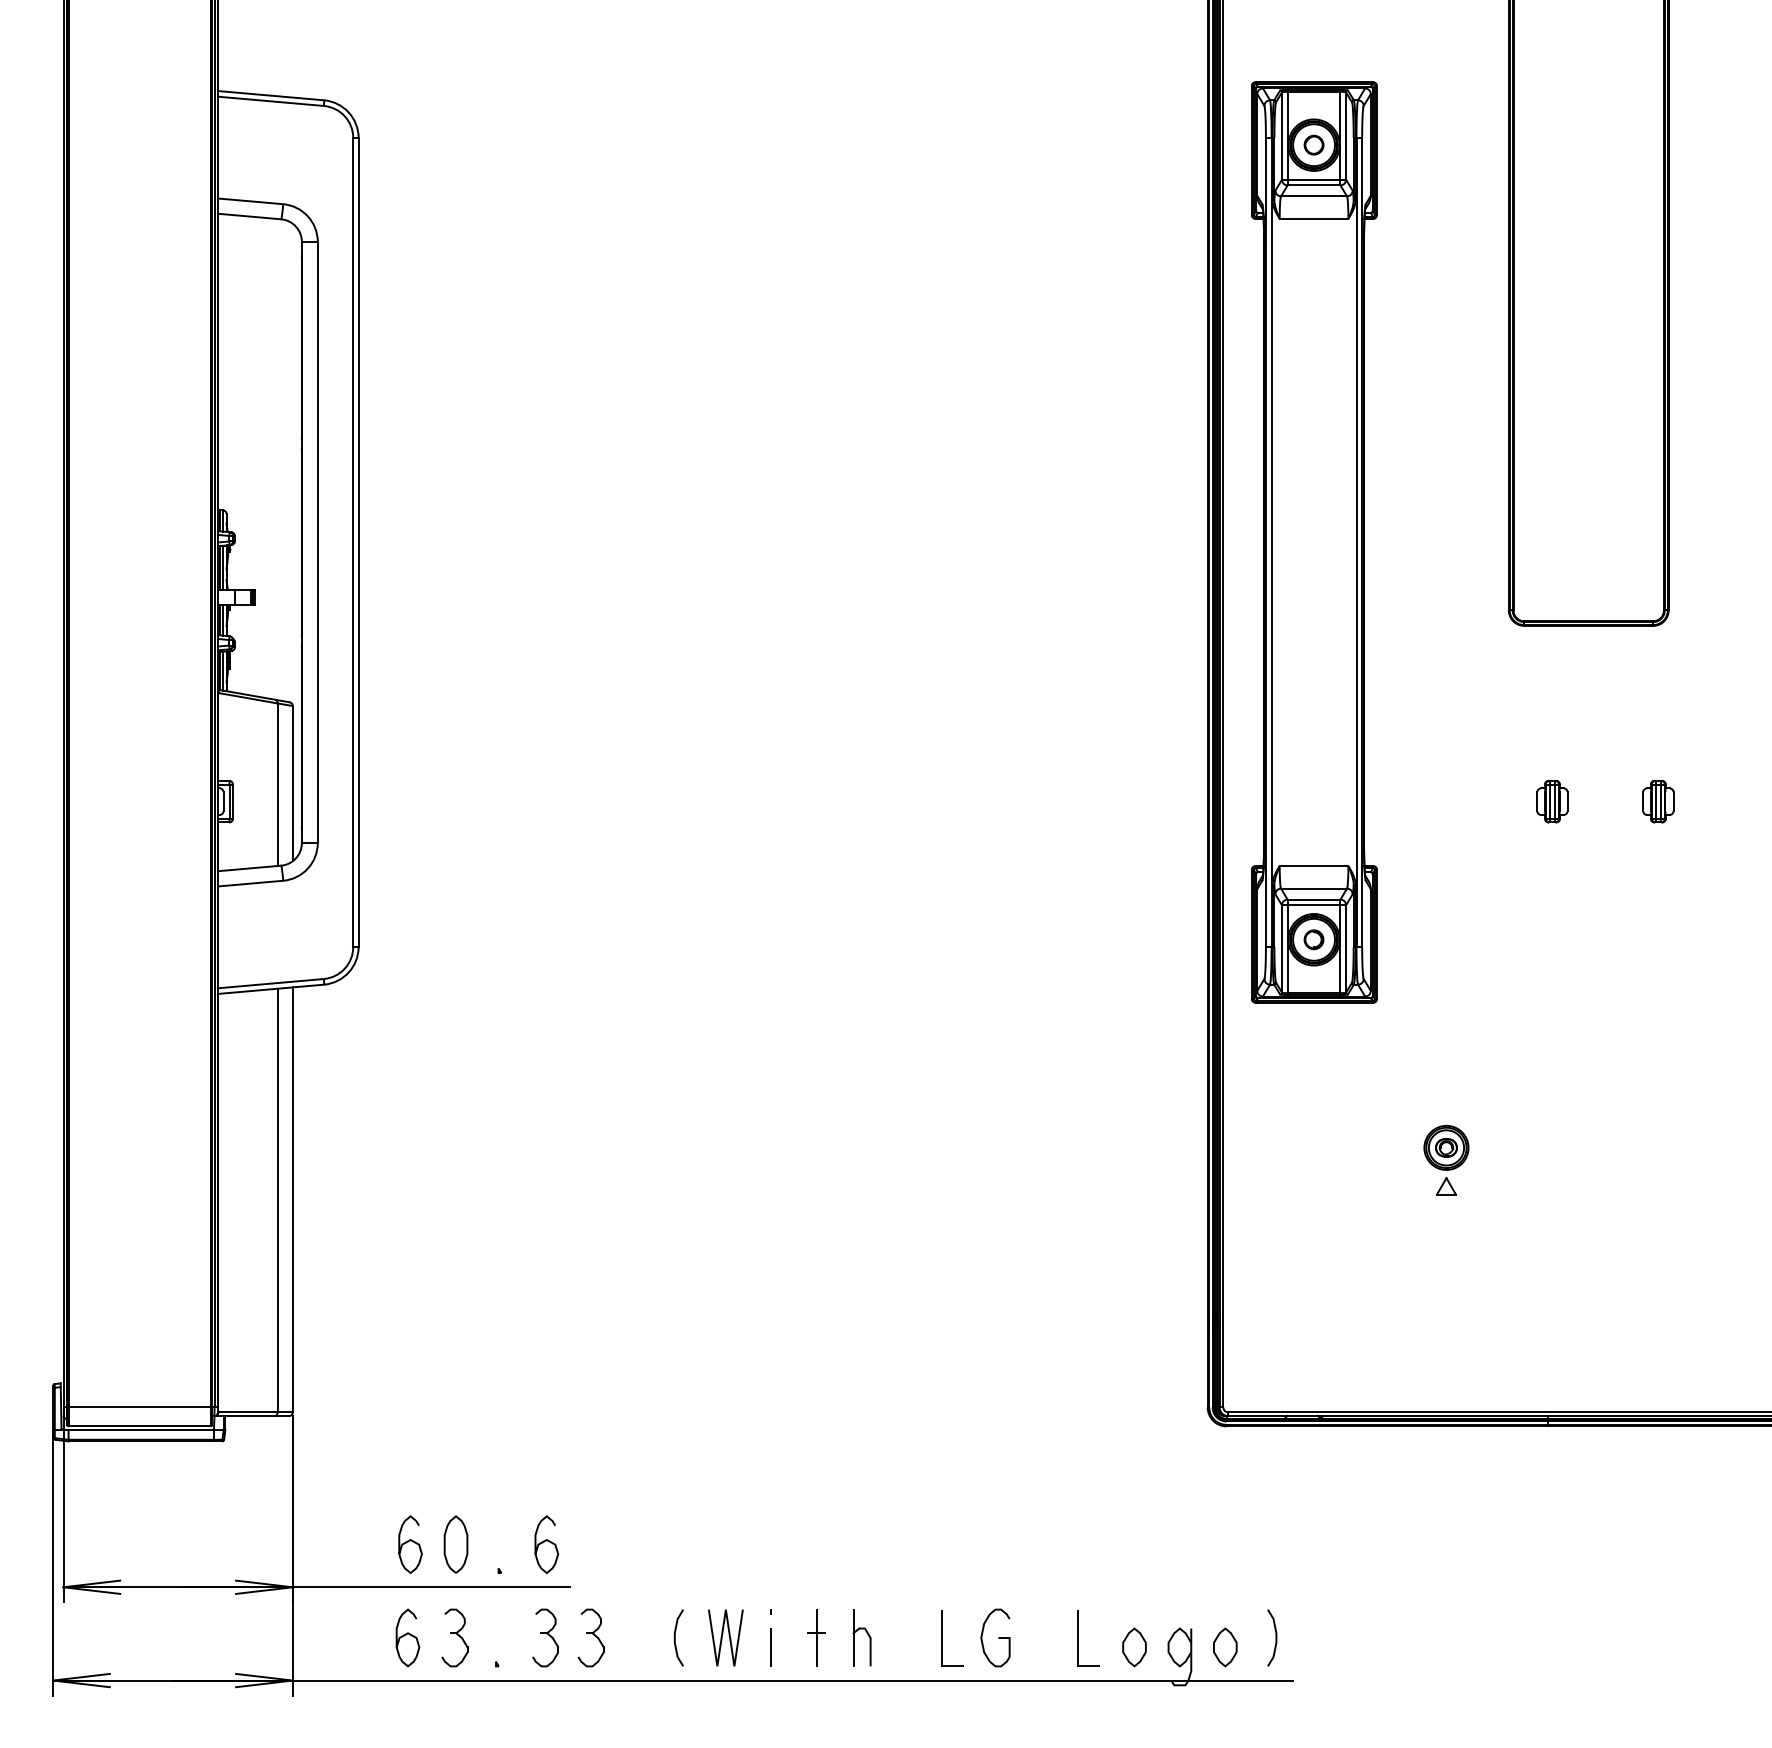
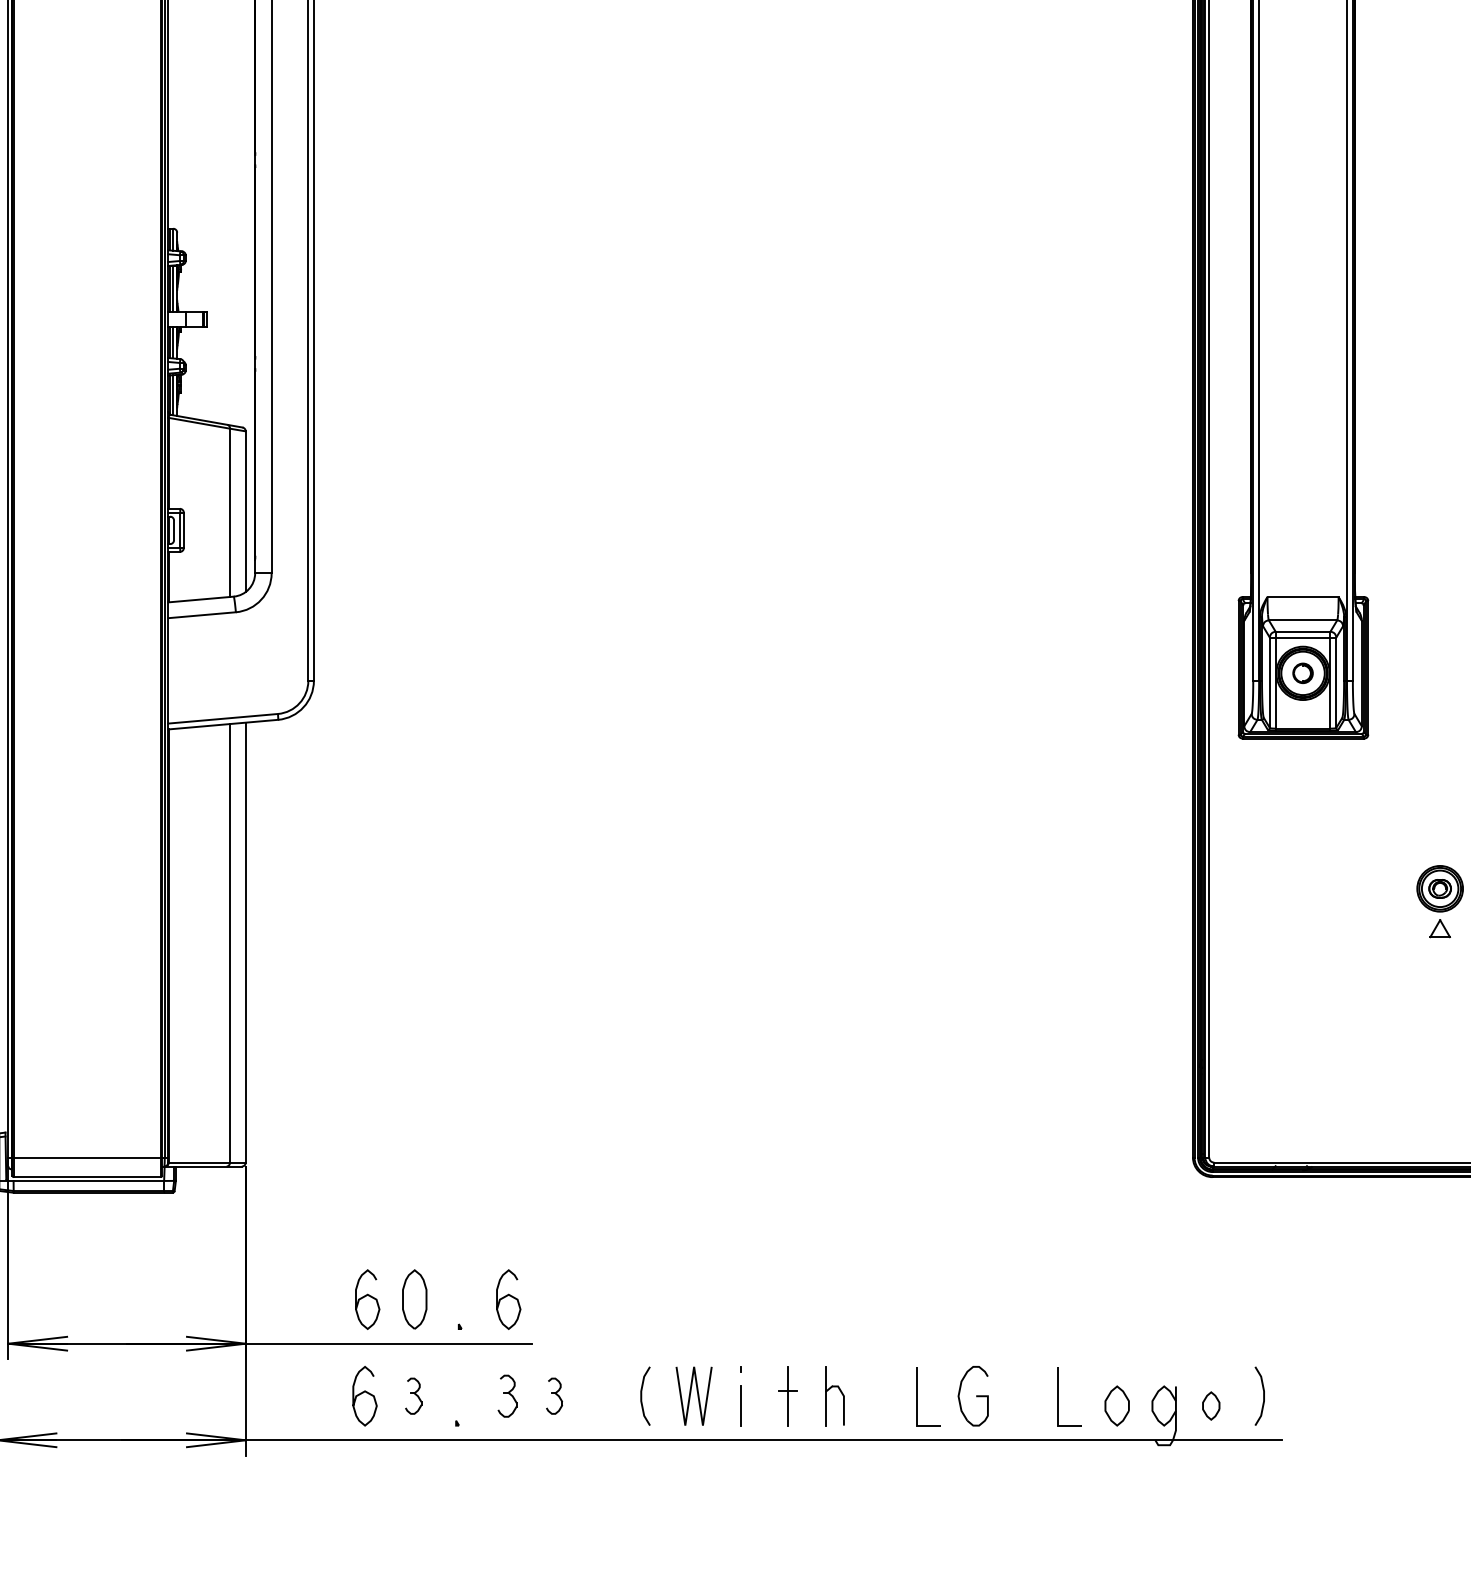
part: (454, 1637) -> (413, 1395), size x0.6
part: (545, 1637) -> (507, 1395), size x0.7
part: (590, 1637) -> (553, 1395), size x0.6
part: (1225, 1647) -> (1211, 1406), size x0.7

